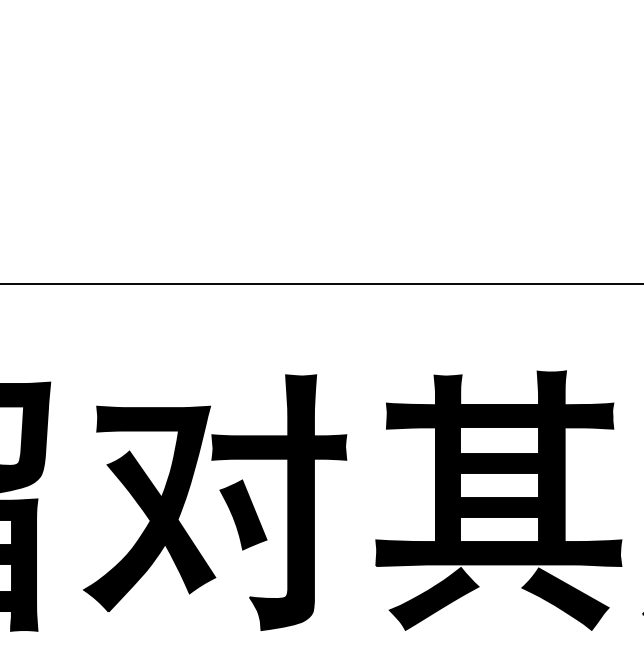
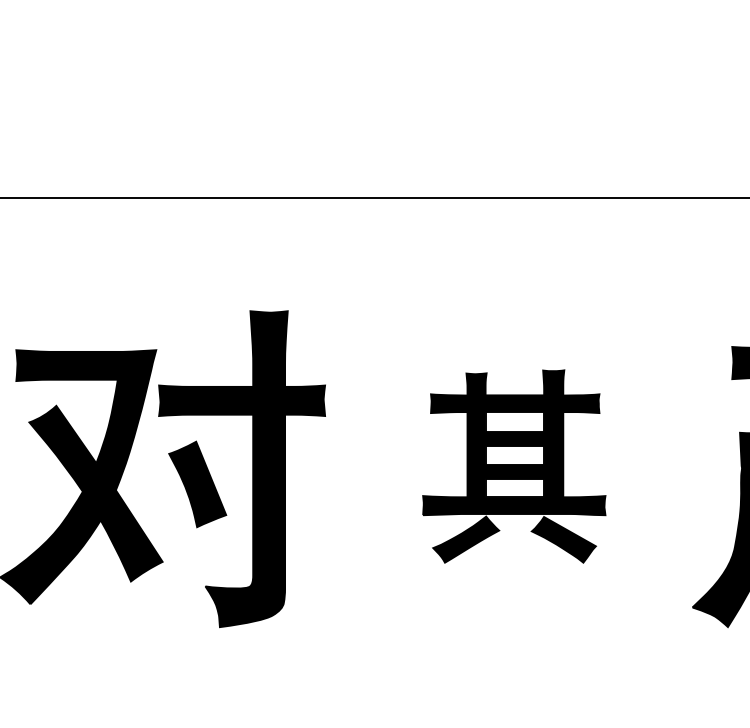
part: (498, 500) -> (513, 466), size x0.6

